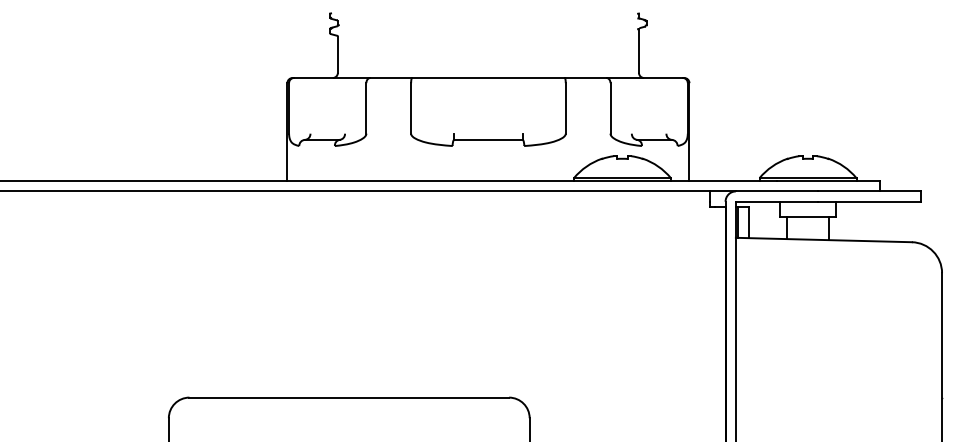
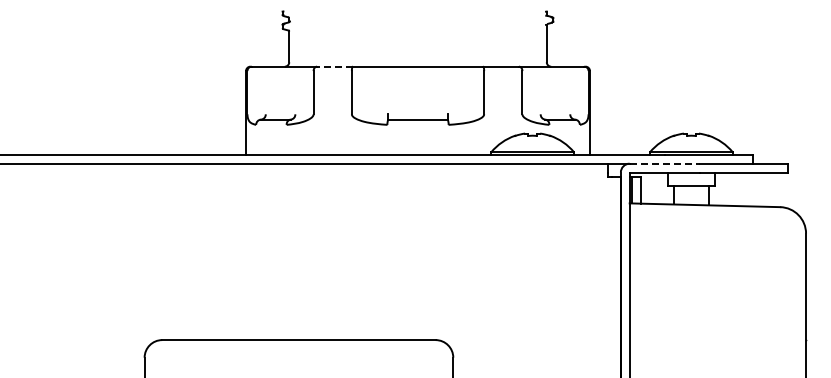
line: (390, 77) -> (334, 66), solid -> dashed
line: (777, 191) -> (665, 163), solid -> dashed

